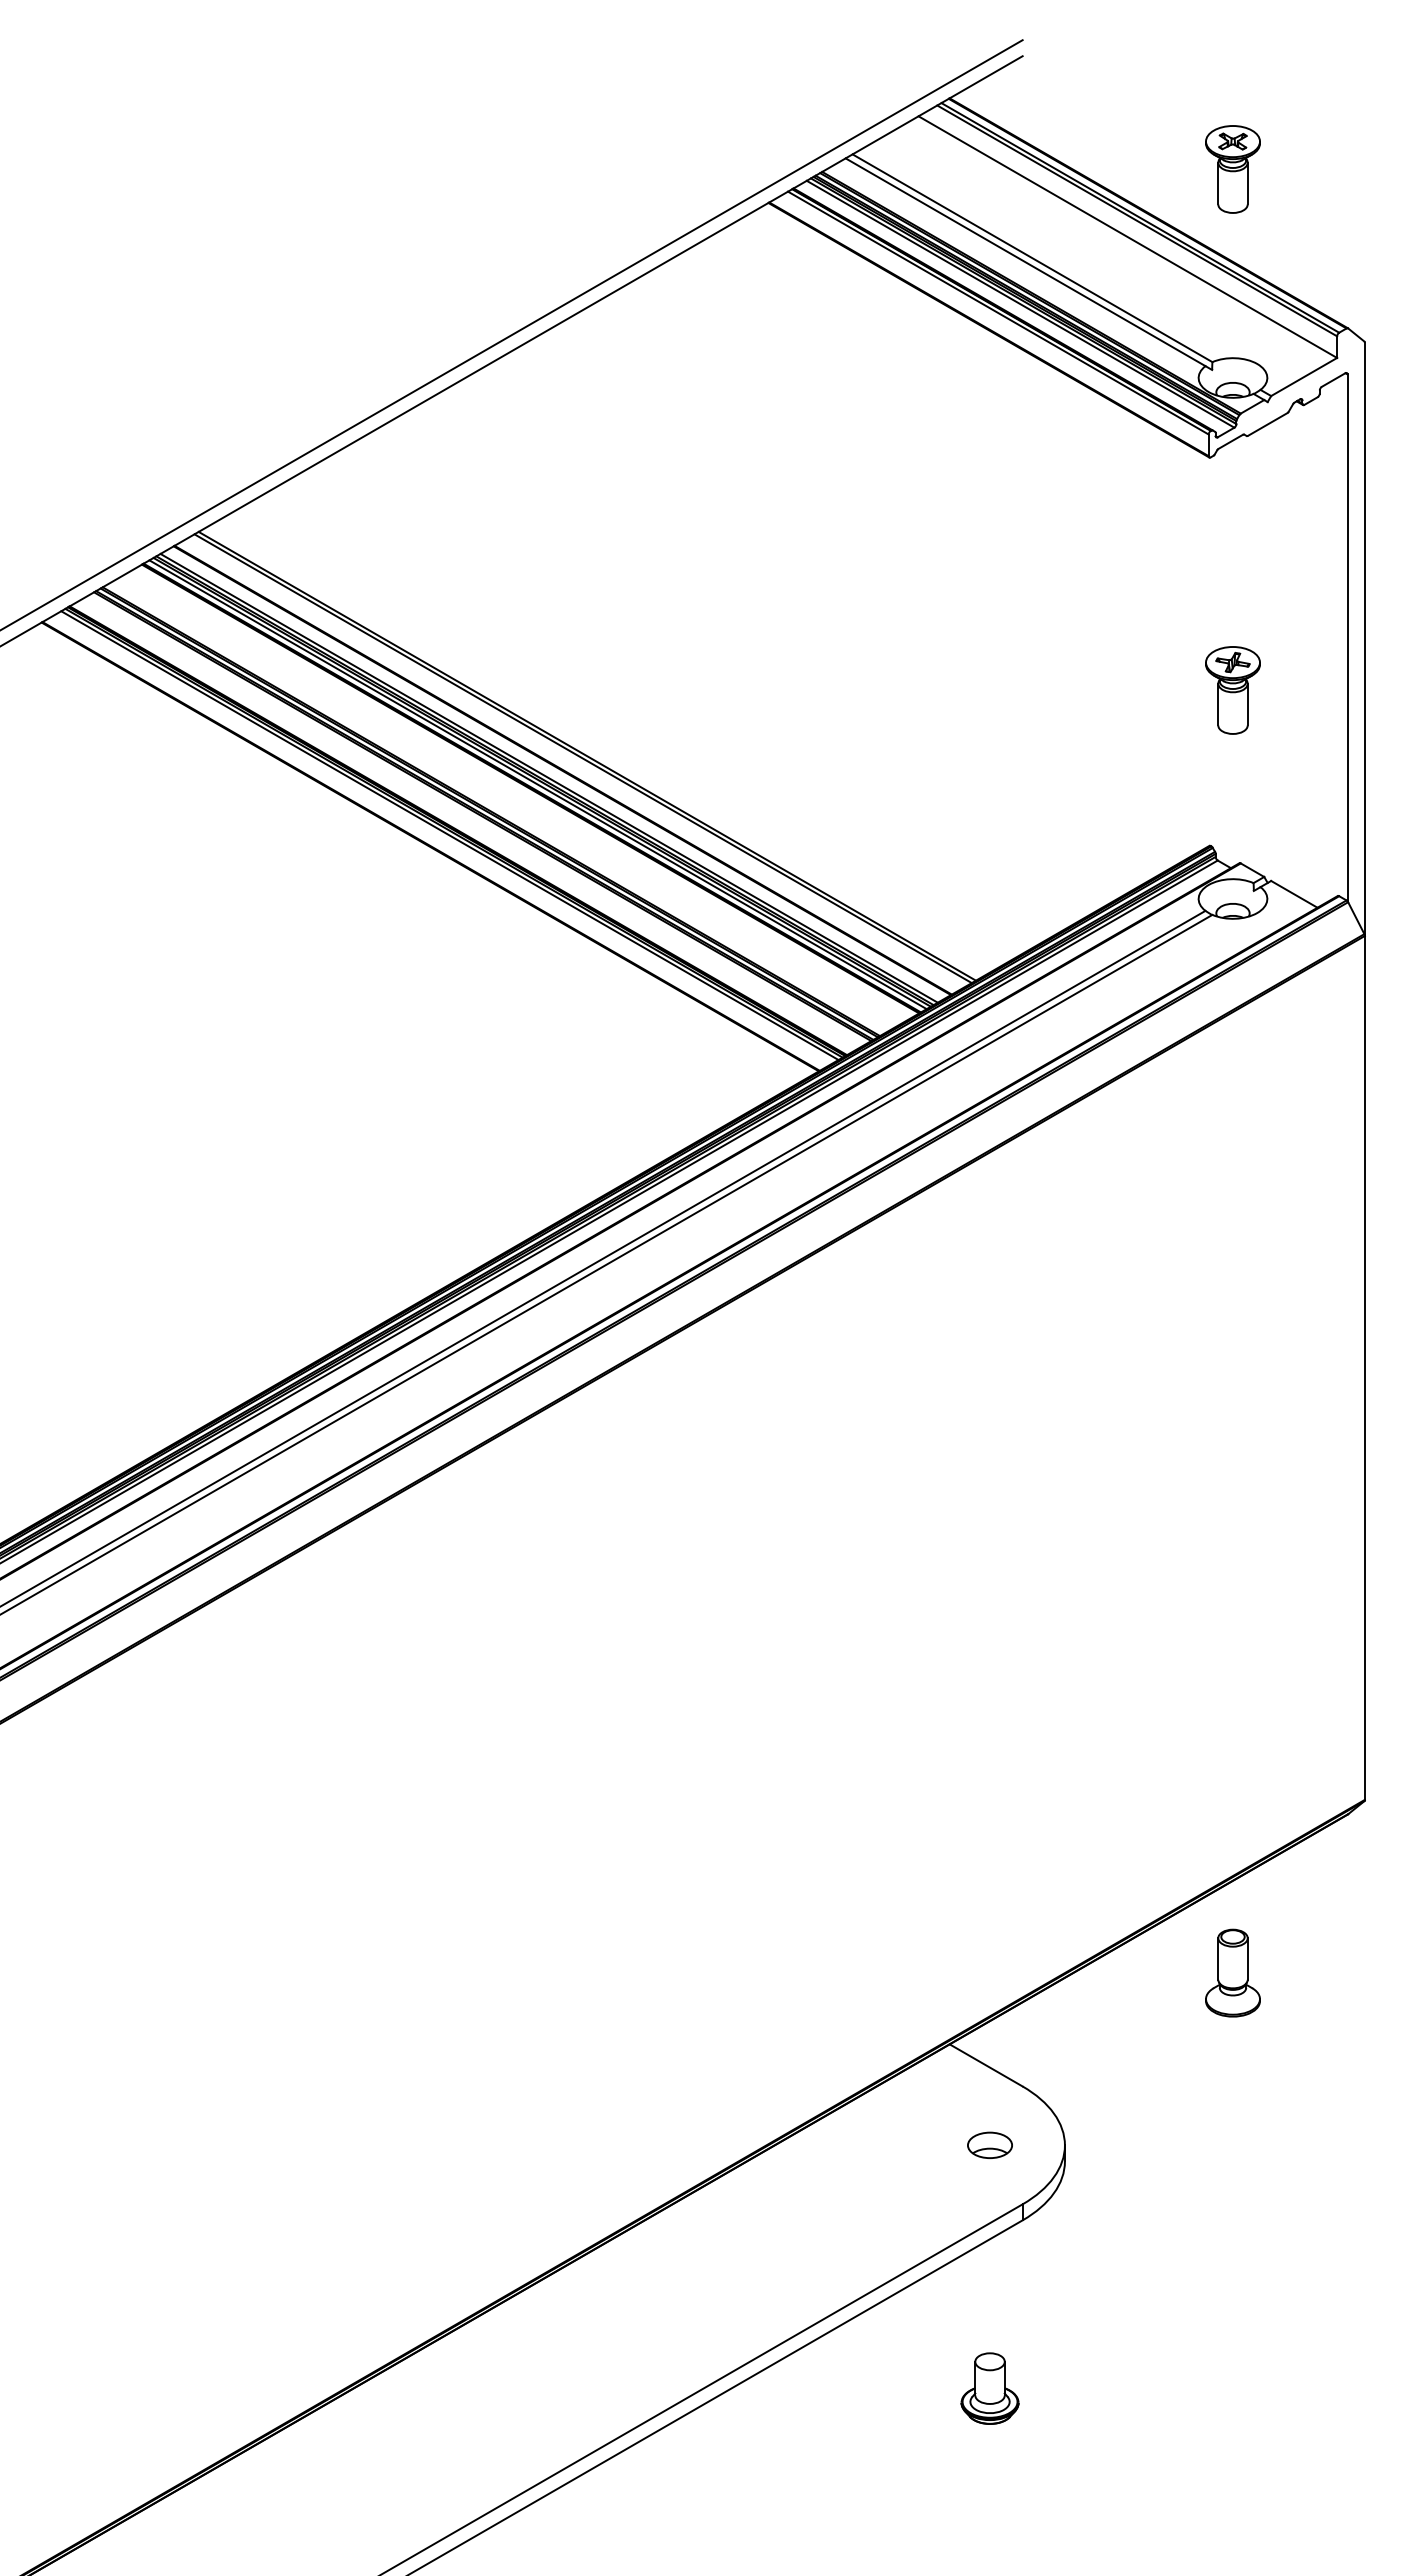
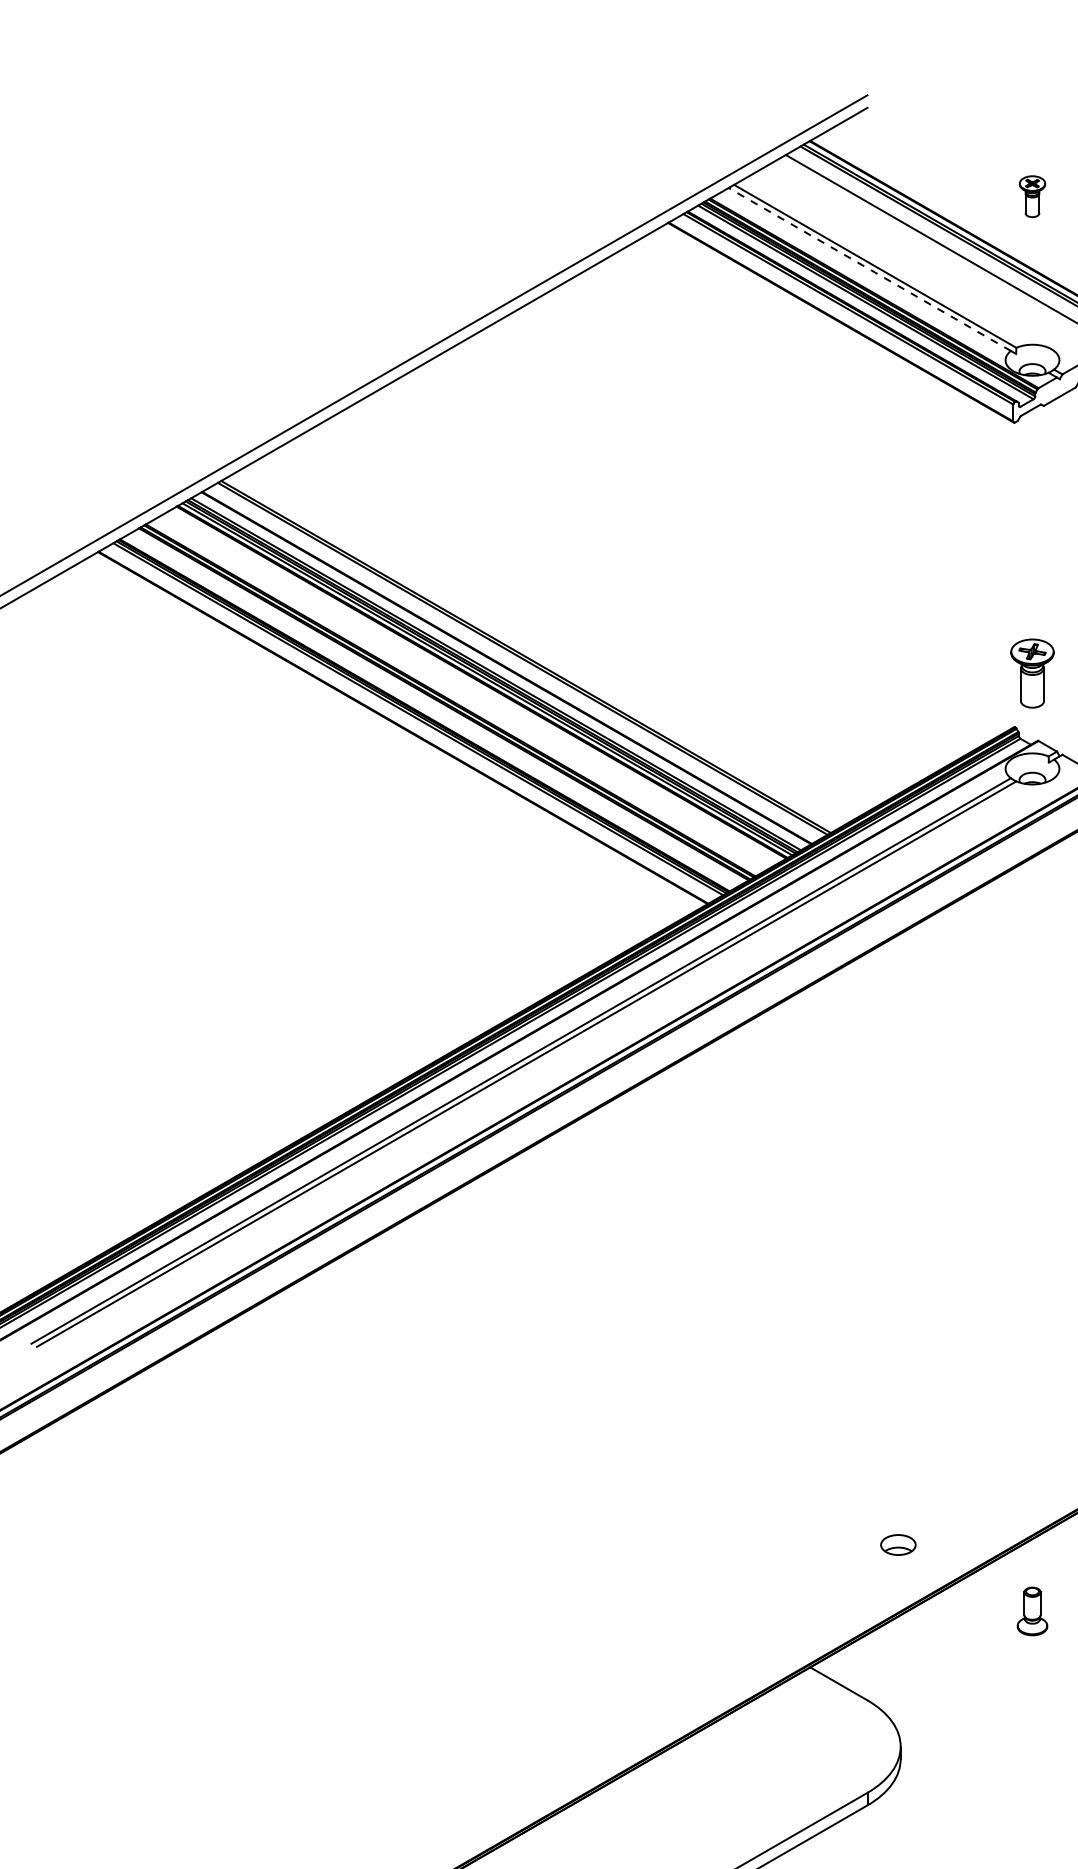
part: (1232, 169) -> (1032, 196), size x0.6
line: (1025, 262) -> (869, 269), solid -> dashed
part: (1232, 690) -> (1032, 673), moved
part: (1232, 1972) -> (1032, 1610), size x0.7
part: (989, 2144) -> (897, 1544), moved

